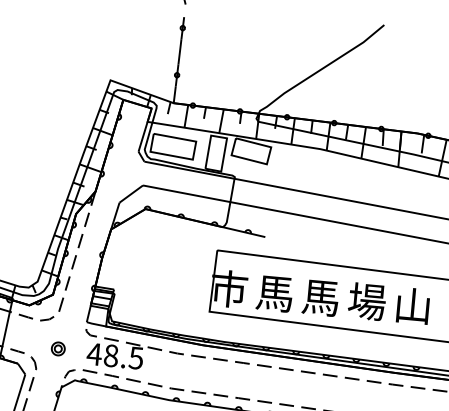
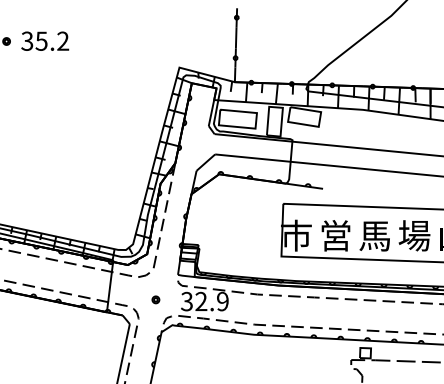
text: (274, 292) -> (335, 235), 馬 -> 営
part: (57, 348) -> (155, 299), size x0.62
text: (114, 356) -> (204, 301), 48.5 -> 32.9

